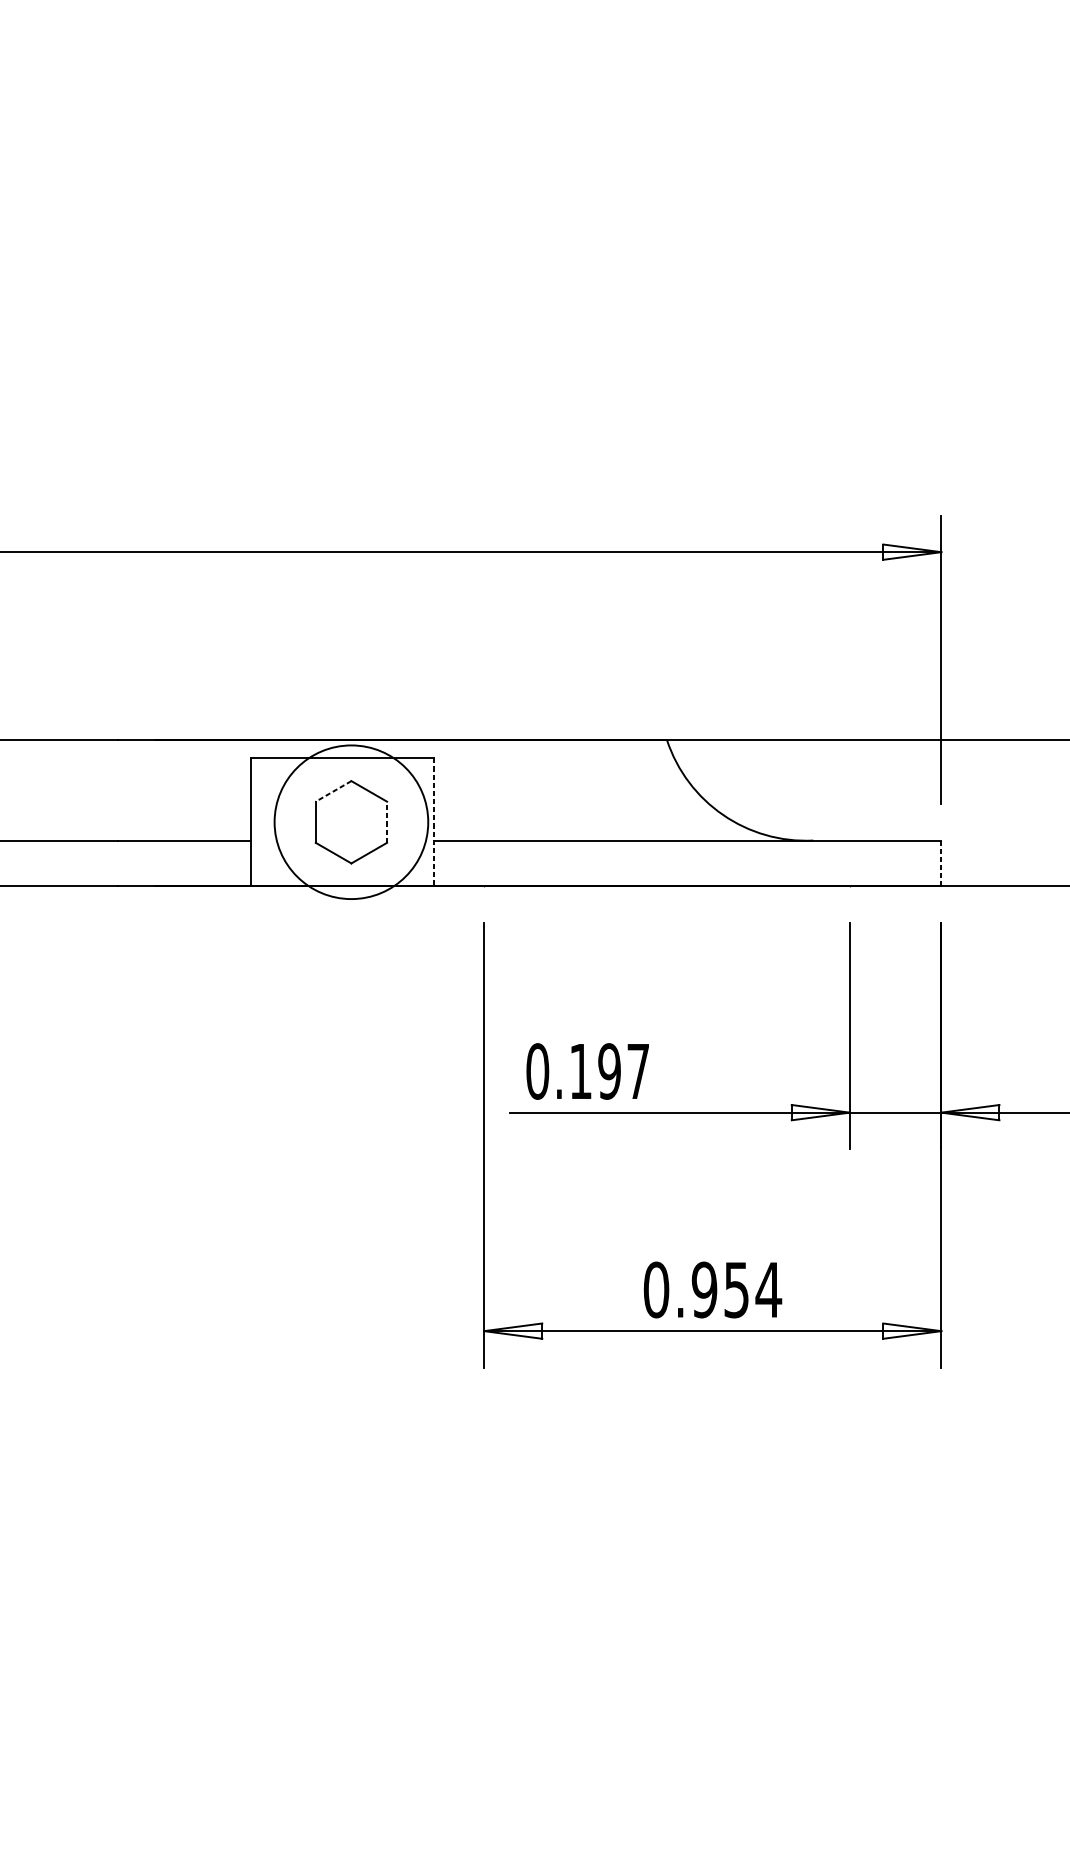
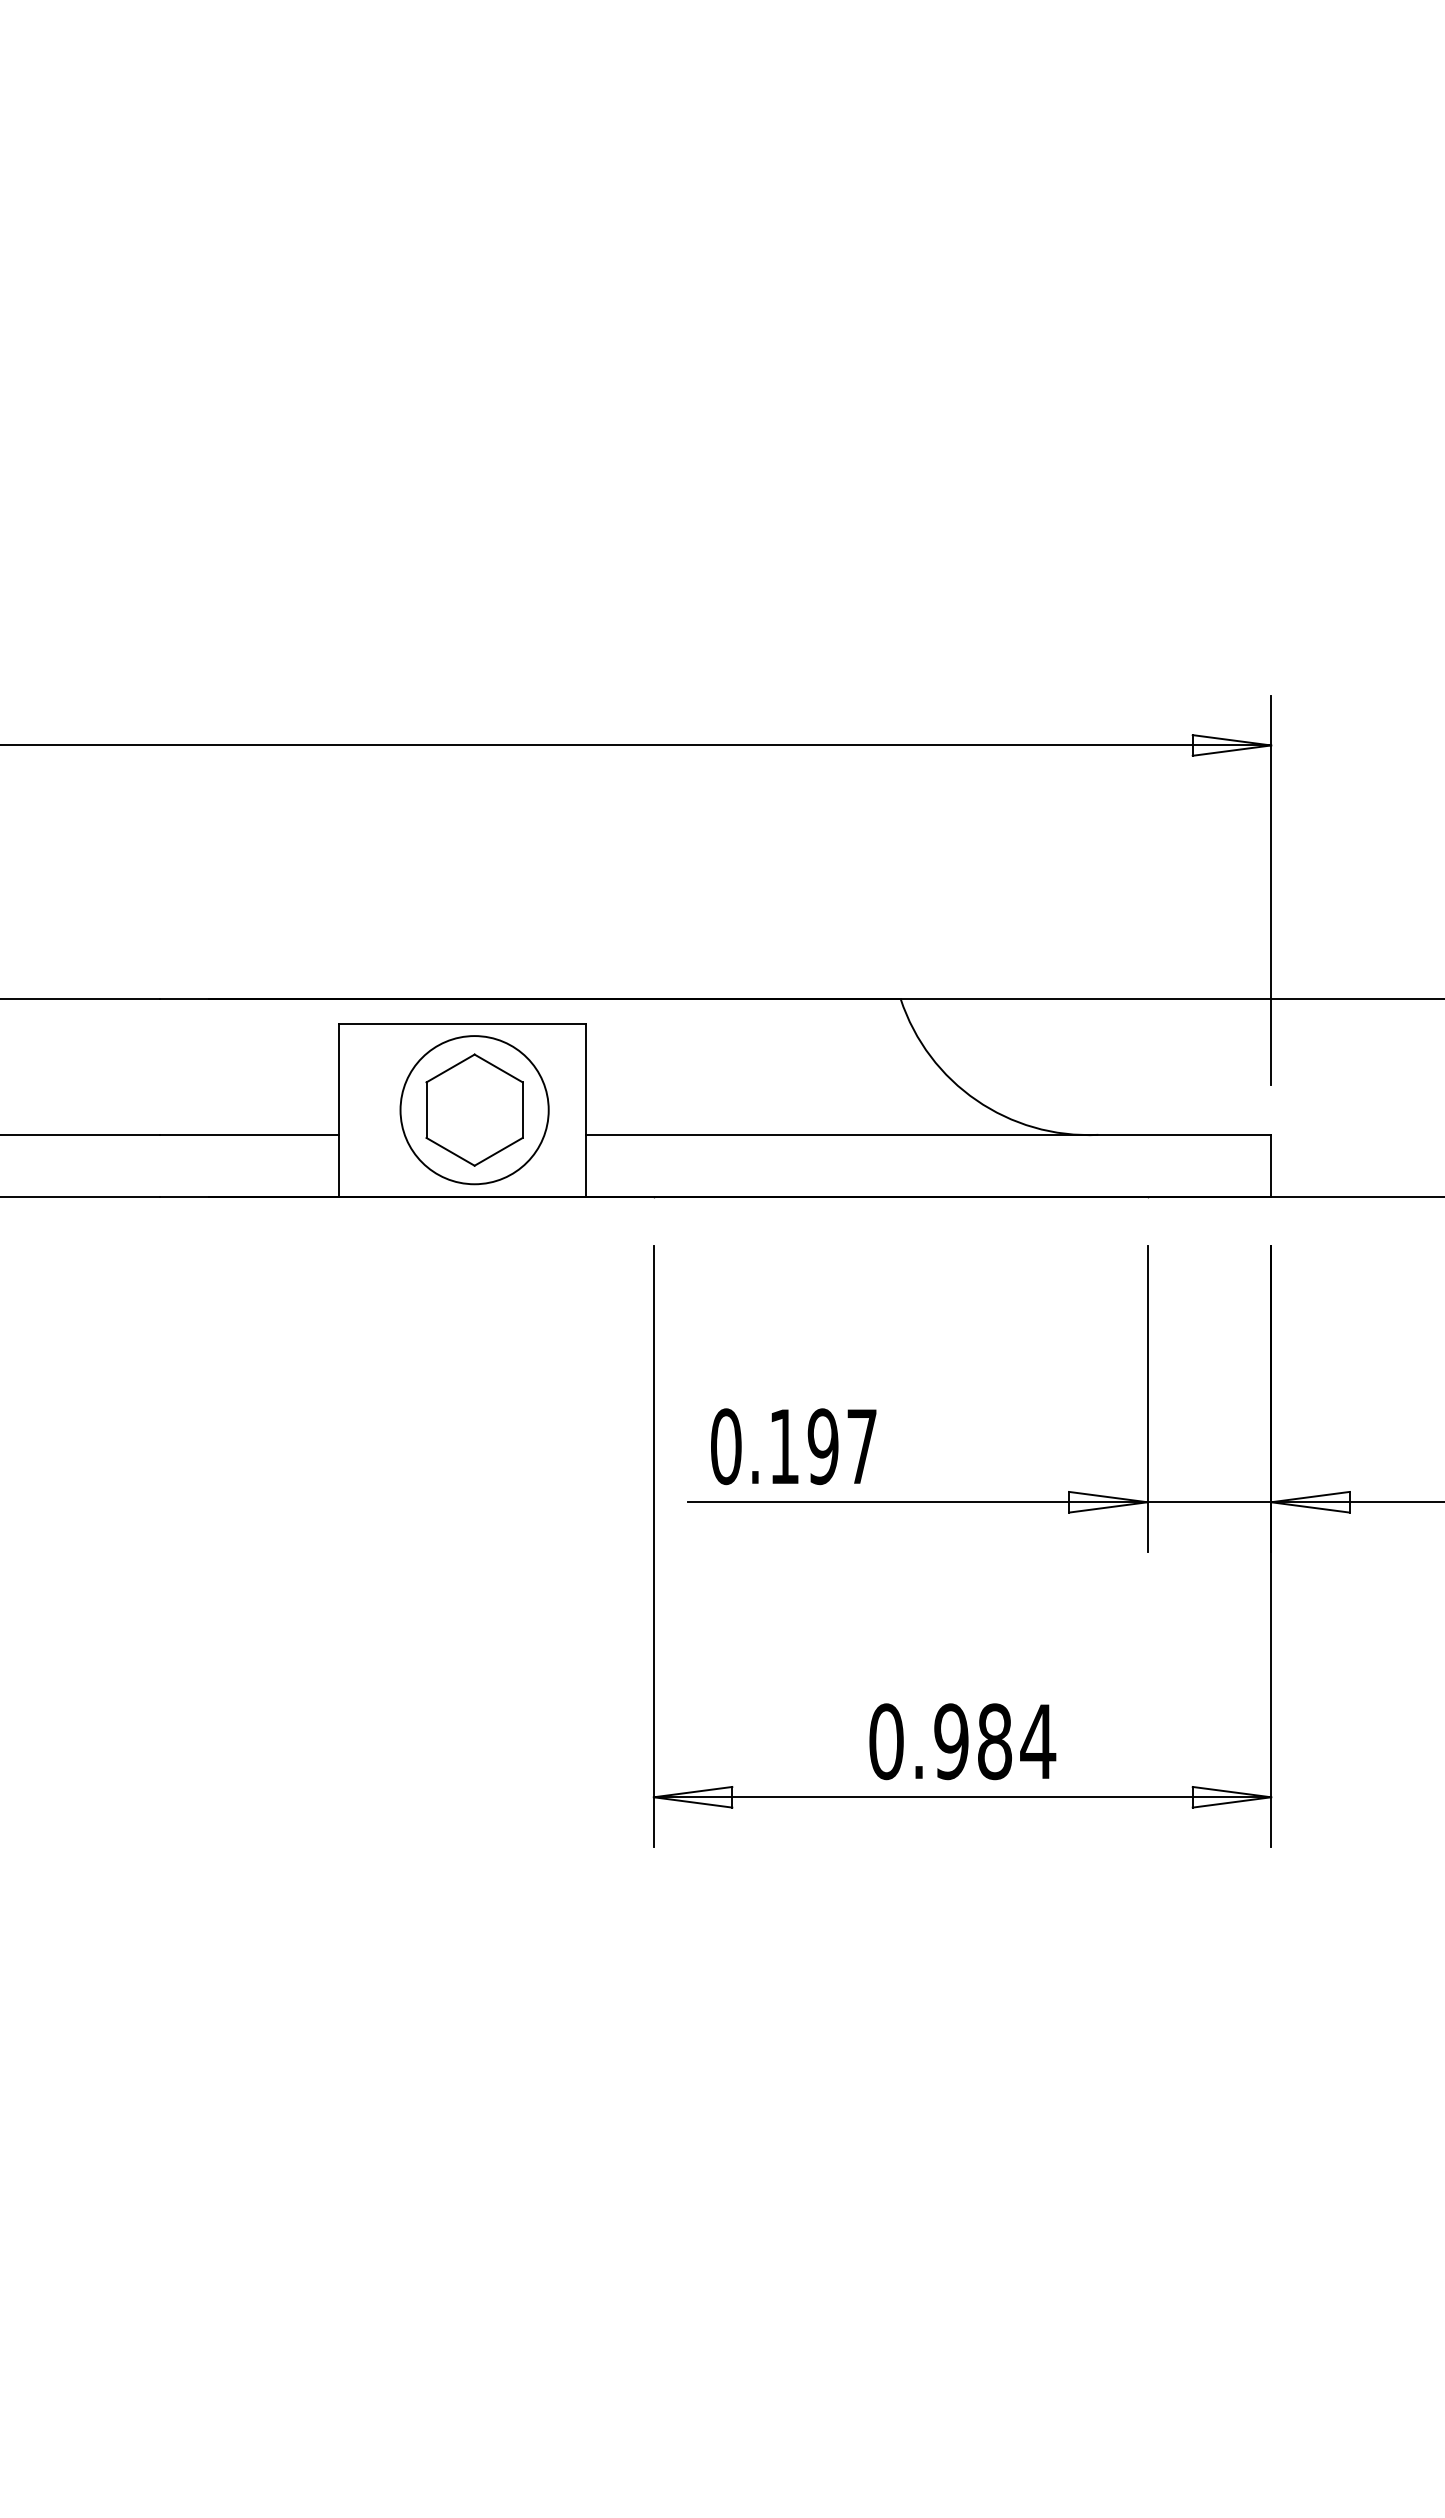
line: (333, 791) -> (450, 1068), dashed -> solid
circle: (351, 822) -> (474, 1110), size x0.71
line: (386, 822) -> (522, 1110), dashed -> solid
line: (433, 822) -> (585, 1110), dashed -> solid
line: (941, 863) -> (1271, 1165), dashed -> solid
text: (736, 1289) -> (994, 1741), 0.954 -> 0.984

